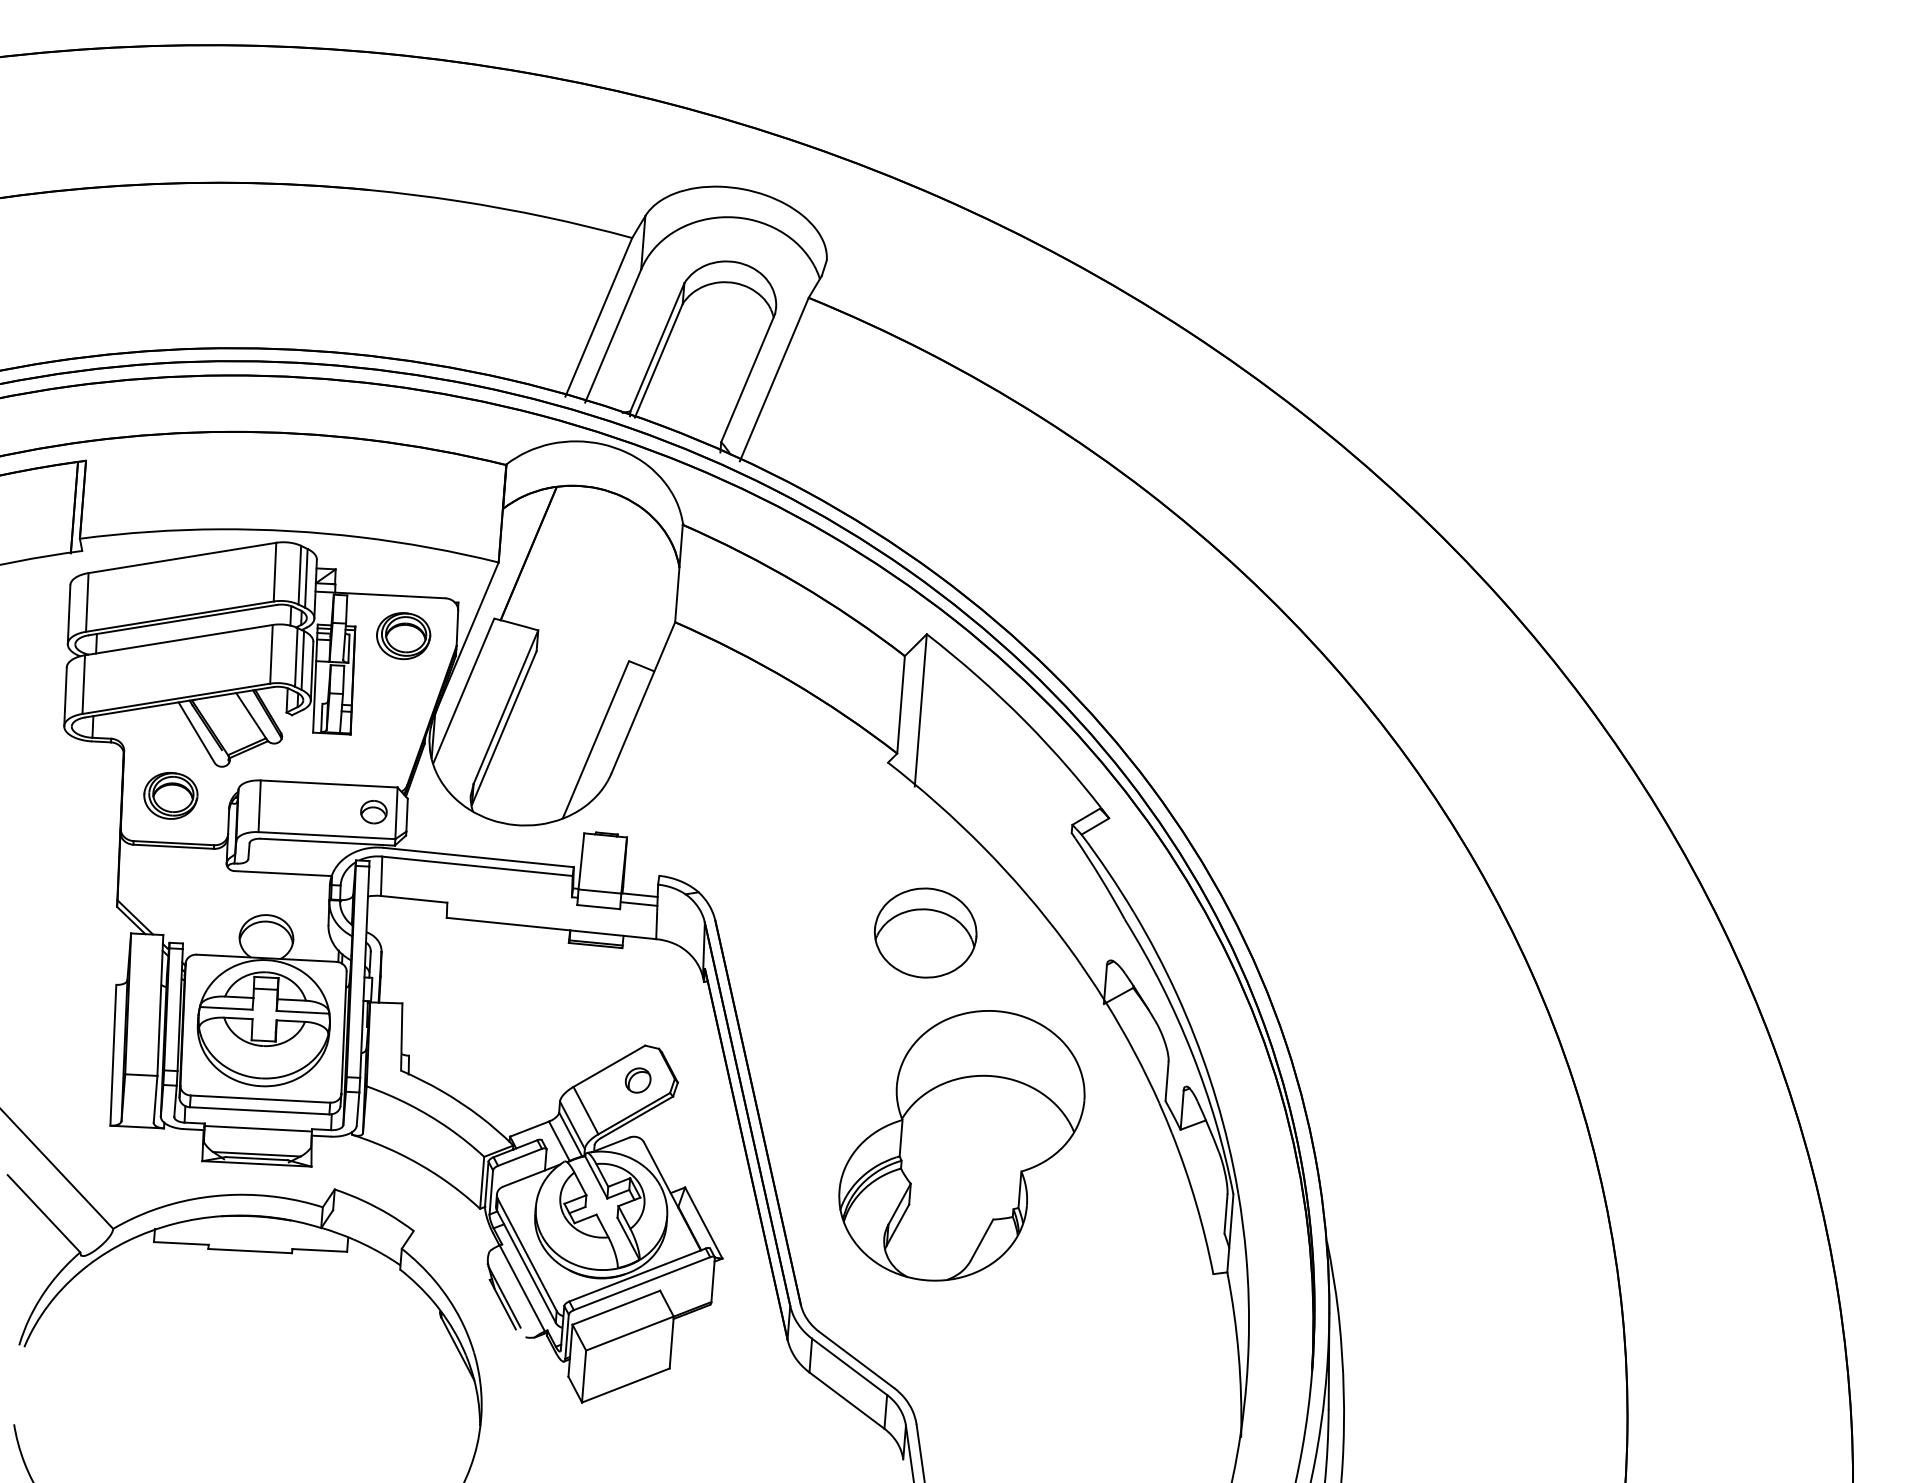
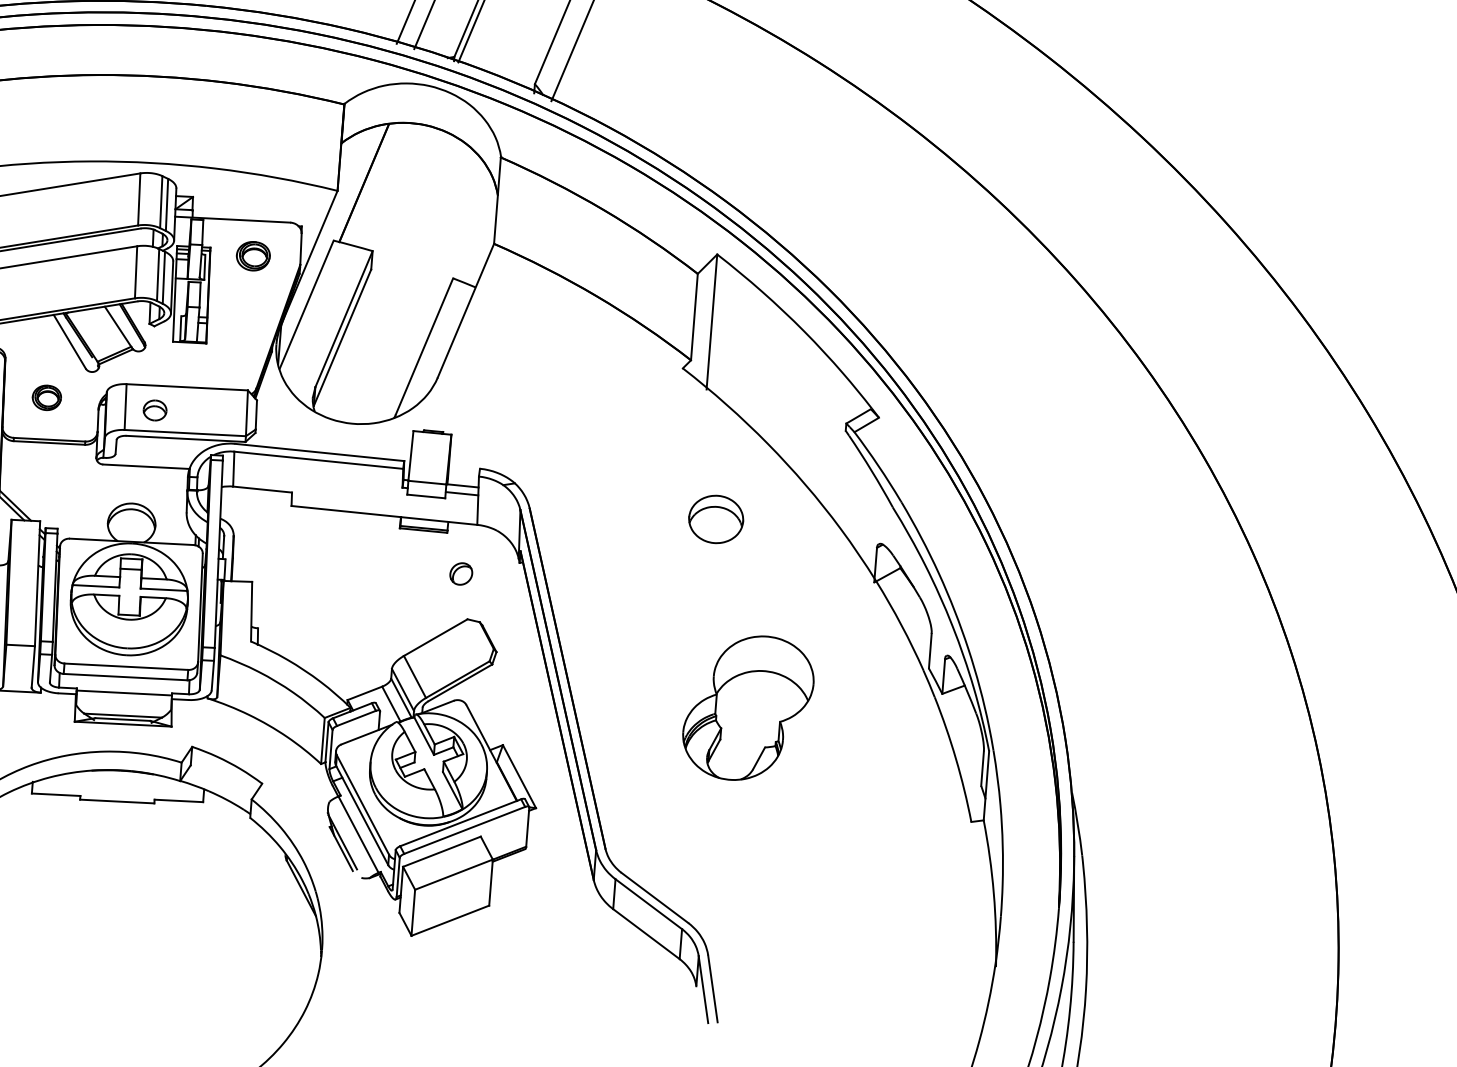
part: (403, 636) -> (253, 256), size x0.7
part: (170, 795) -> (46, 397), size x0.6
part: (373, 812) -> (154, 410), moved
part: (925, 932) -> (716, 518), size x0.6
part: (637, 1080) -> (460, 573), moved
part: (961, 1145) -> (748, 707), size x0.6

